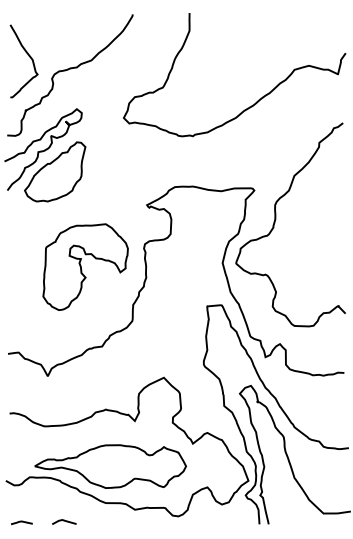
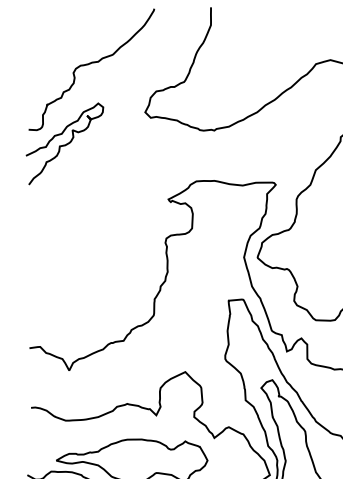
curve: (28, 56) -> (49, 50), removed
part: (55, 171) -> (76, 165), removed
part: (85, 266) -> (106, 260), removed

